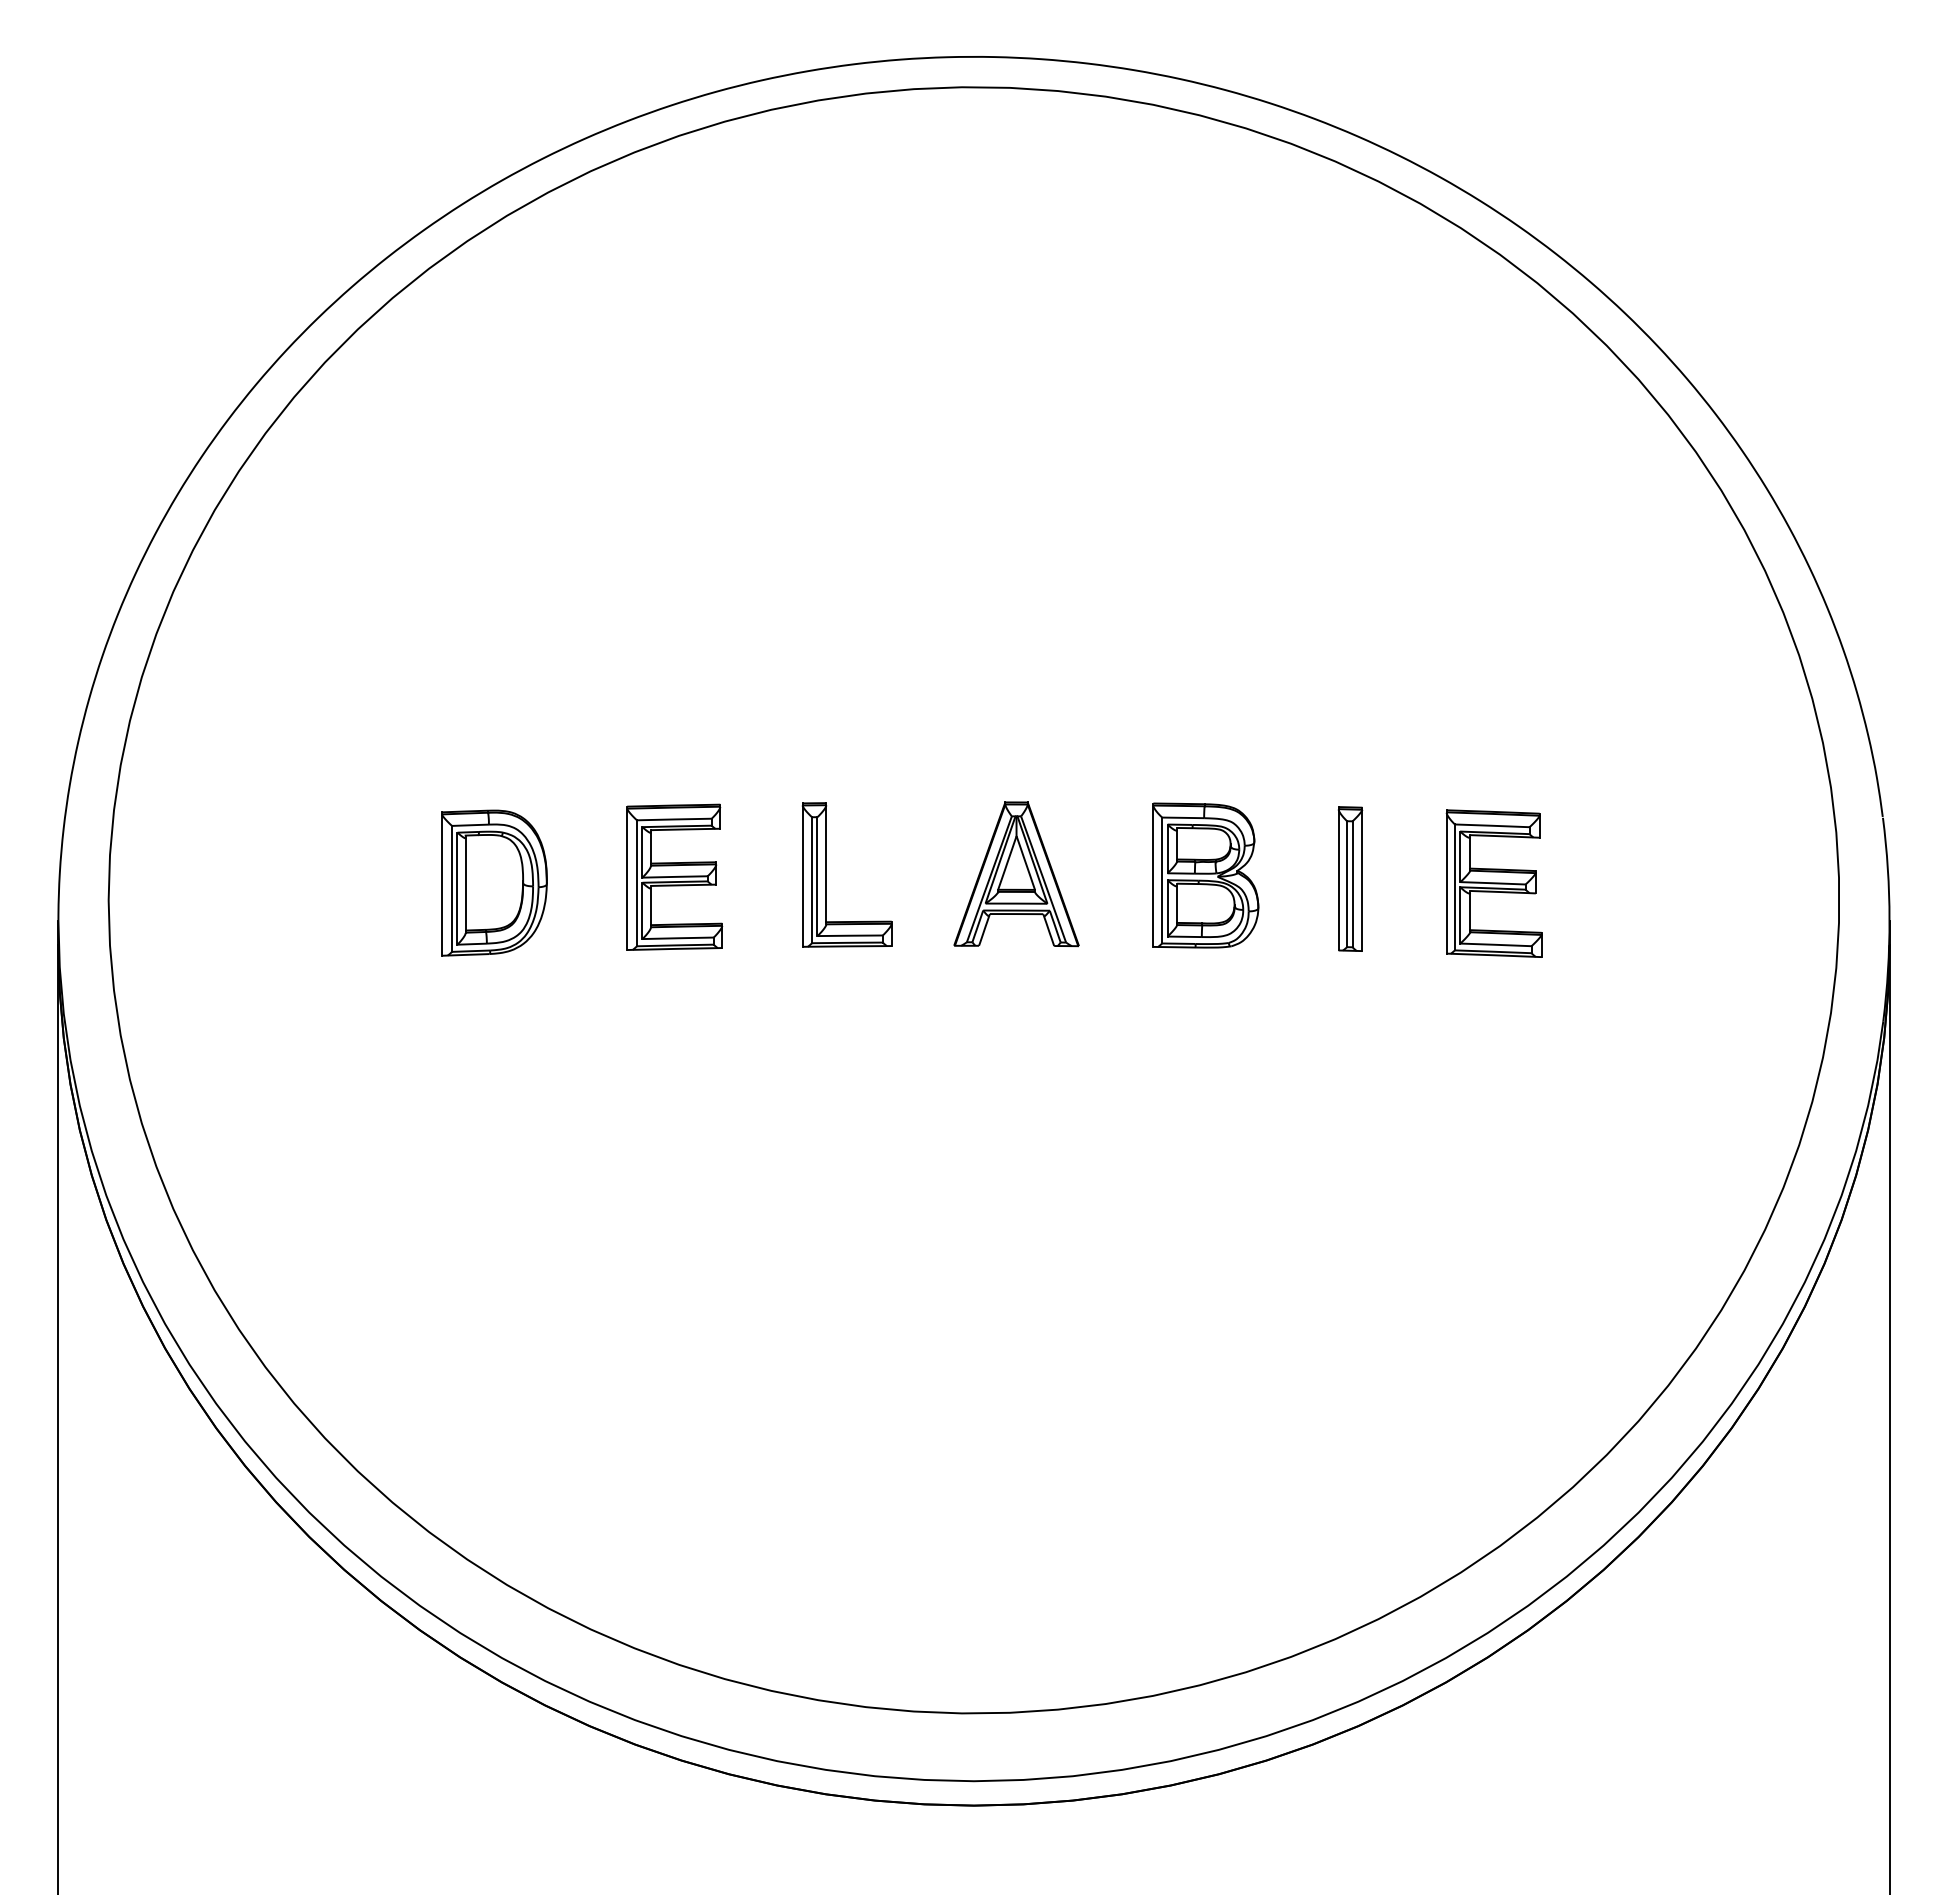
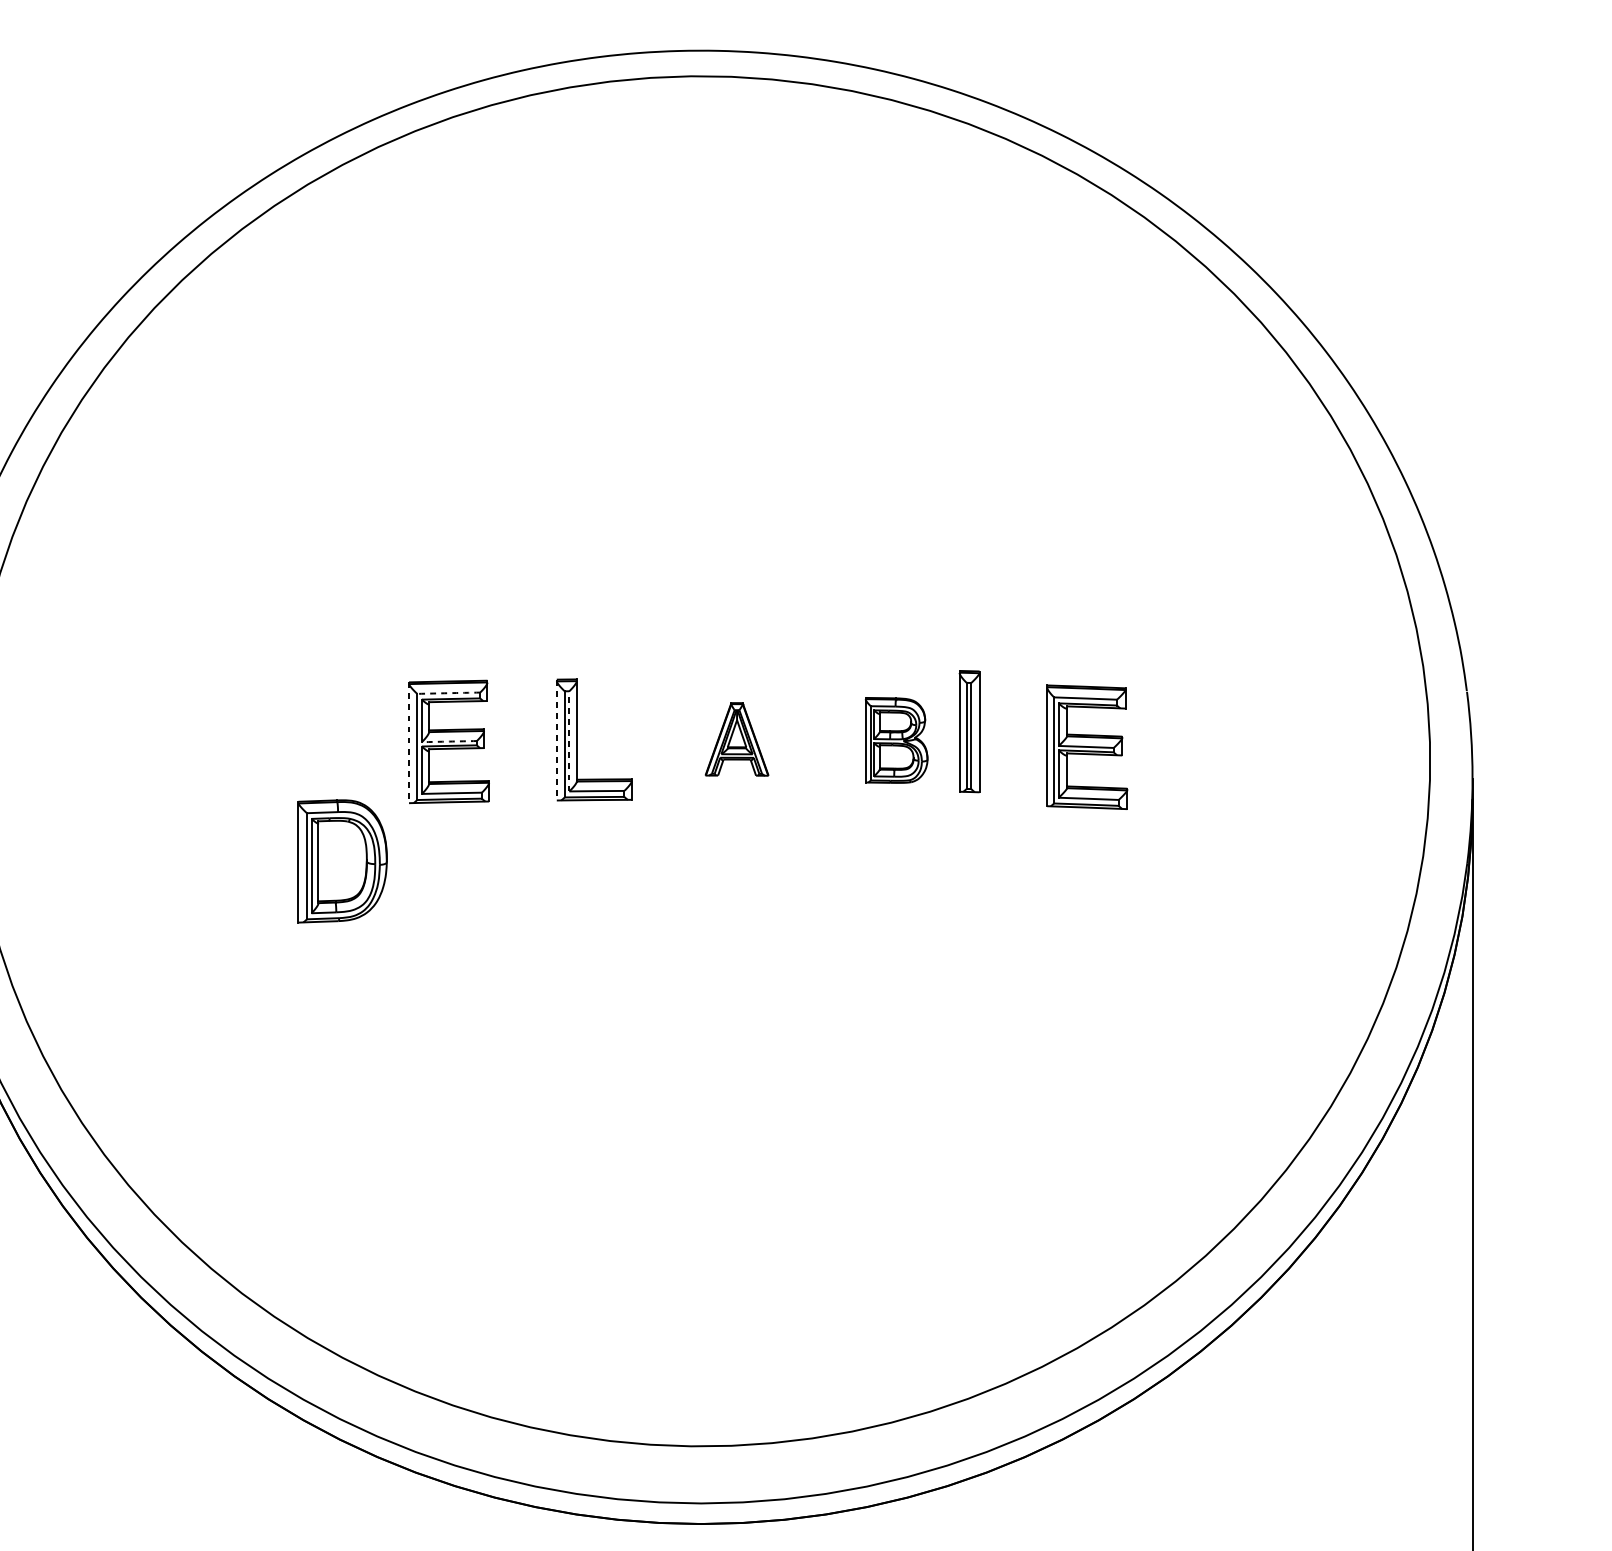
arc: (674, 819) -> (448, 693), solid -> dashed
part: (1016, 874) -> (737, 739), size x0.6
line: (802, 875) -> (556, 740), solid -> dashed
part: (1205, 875) -> (896, 740), size x0.7
arc: (675, 876) -> (449, 741), solid -> dashed
line: (817, 876) -> (569, 741), solid -> dashed
line: (627, 878) -> (409, 742), solid -> dashed
part: (1350, 878) -> (969, 731), moved
part: (494, 882) -> (342, 860), moved
part: (1493, 883) -> (1086, 747), moved

